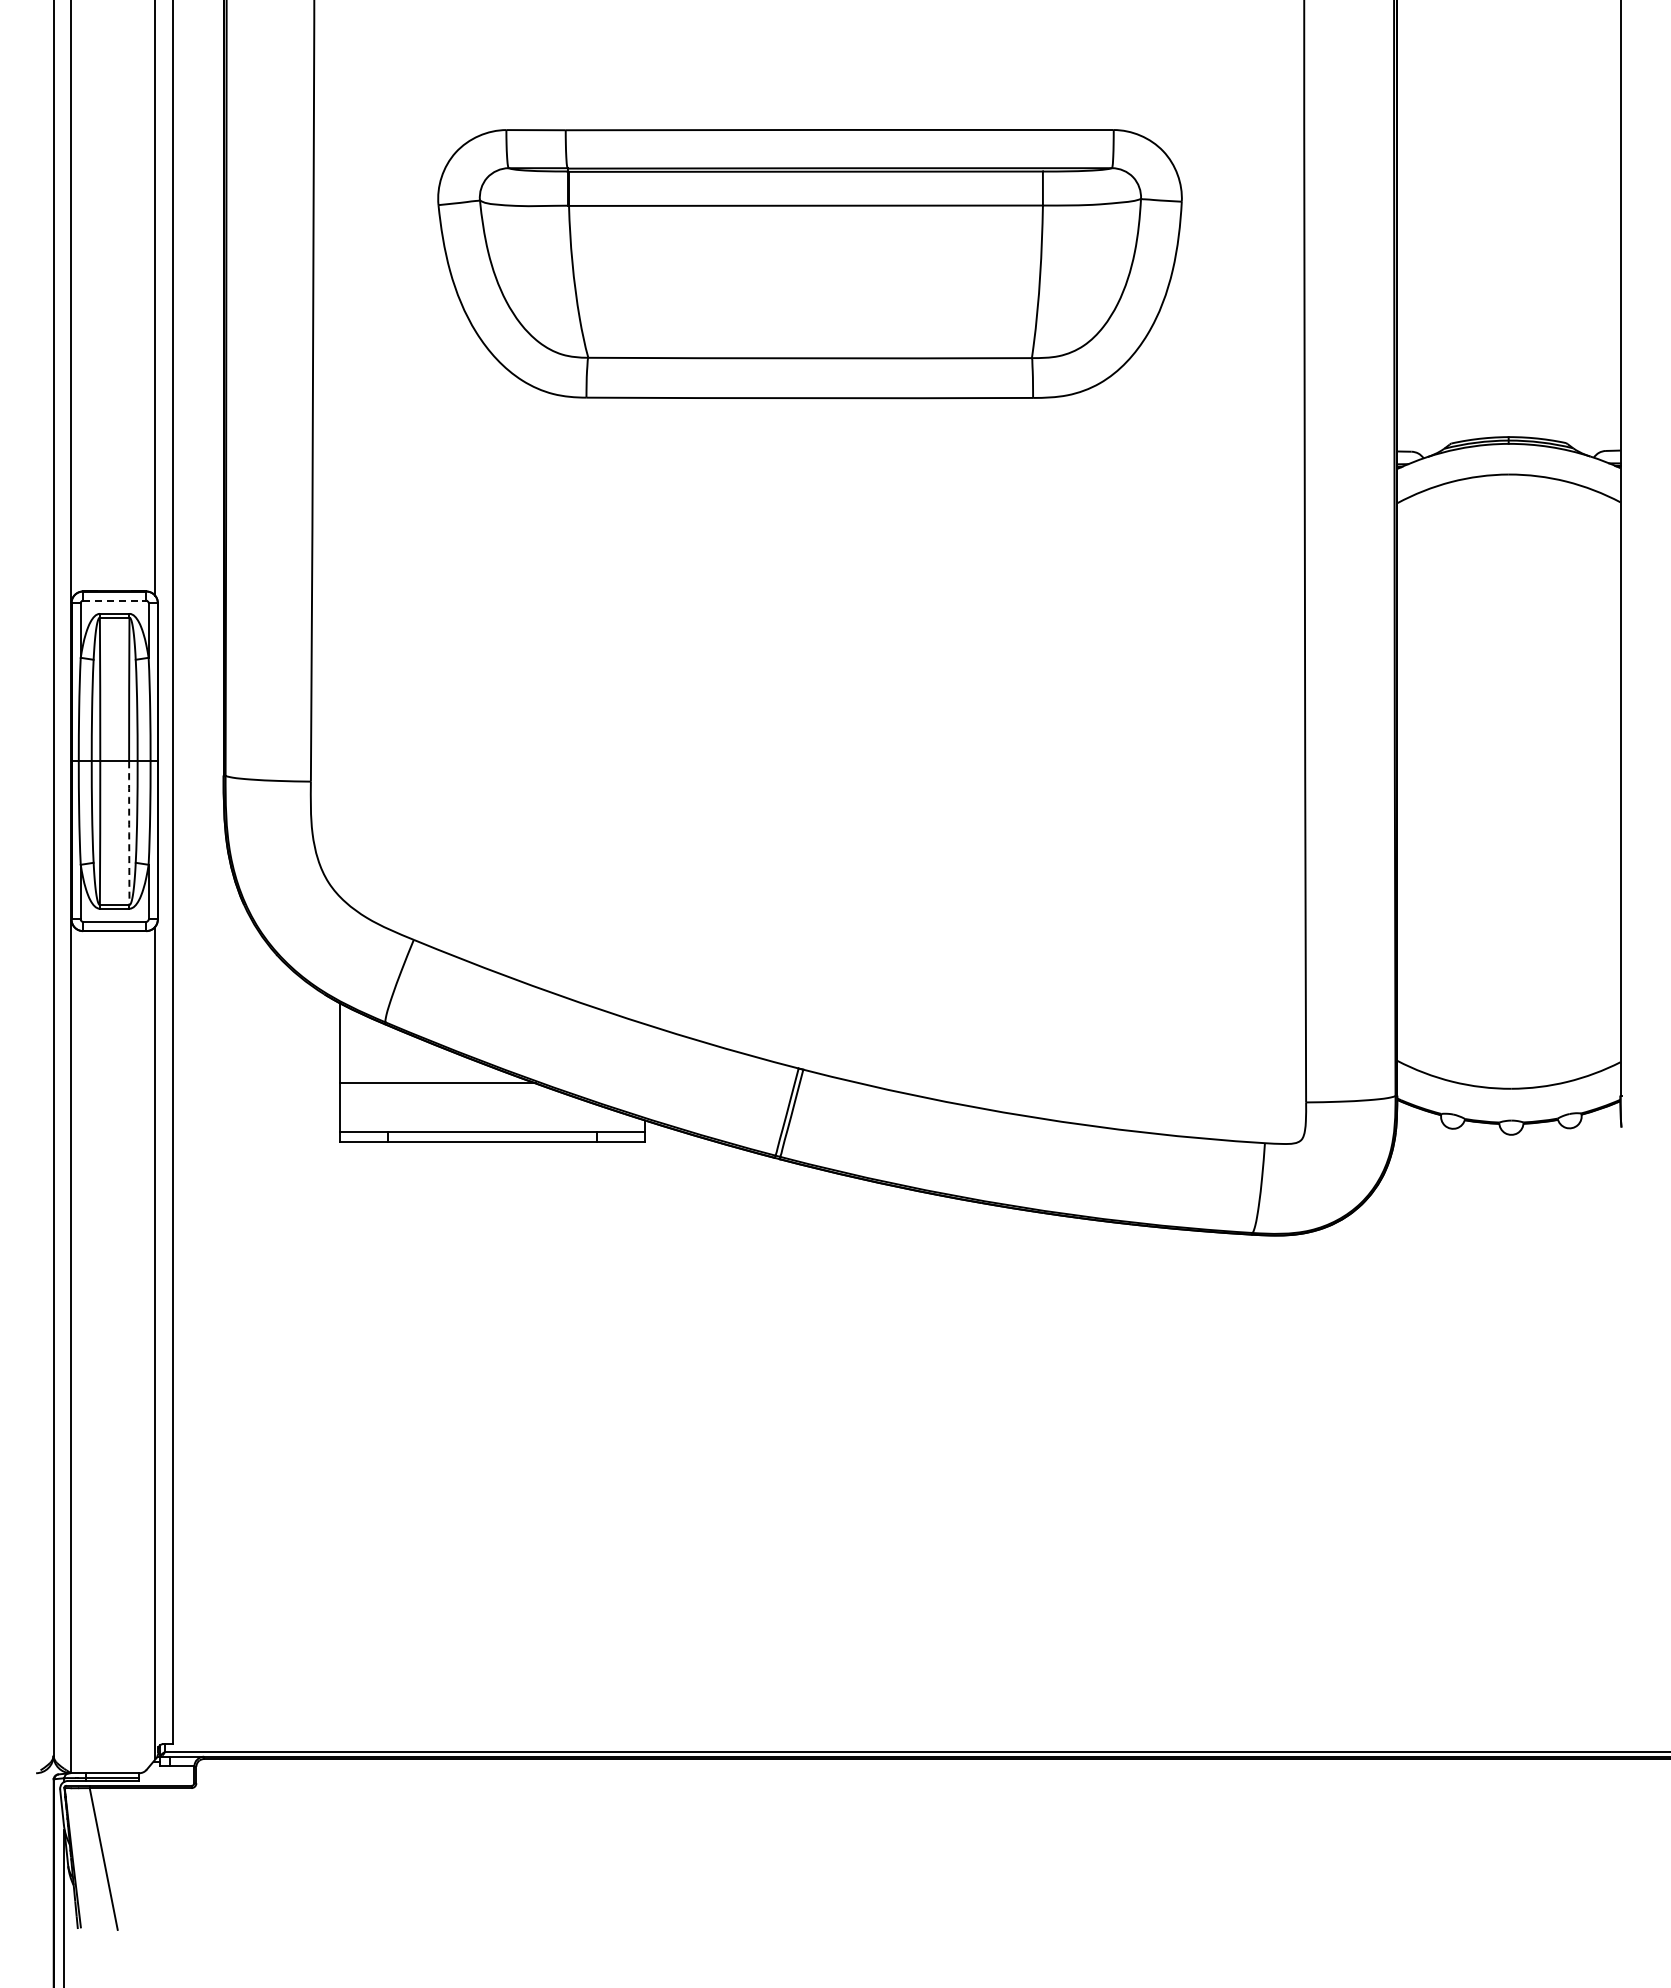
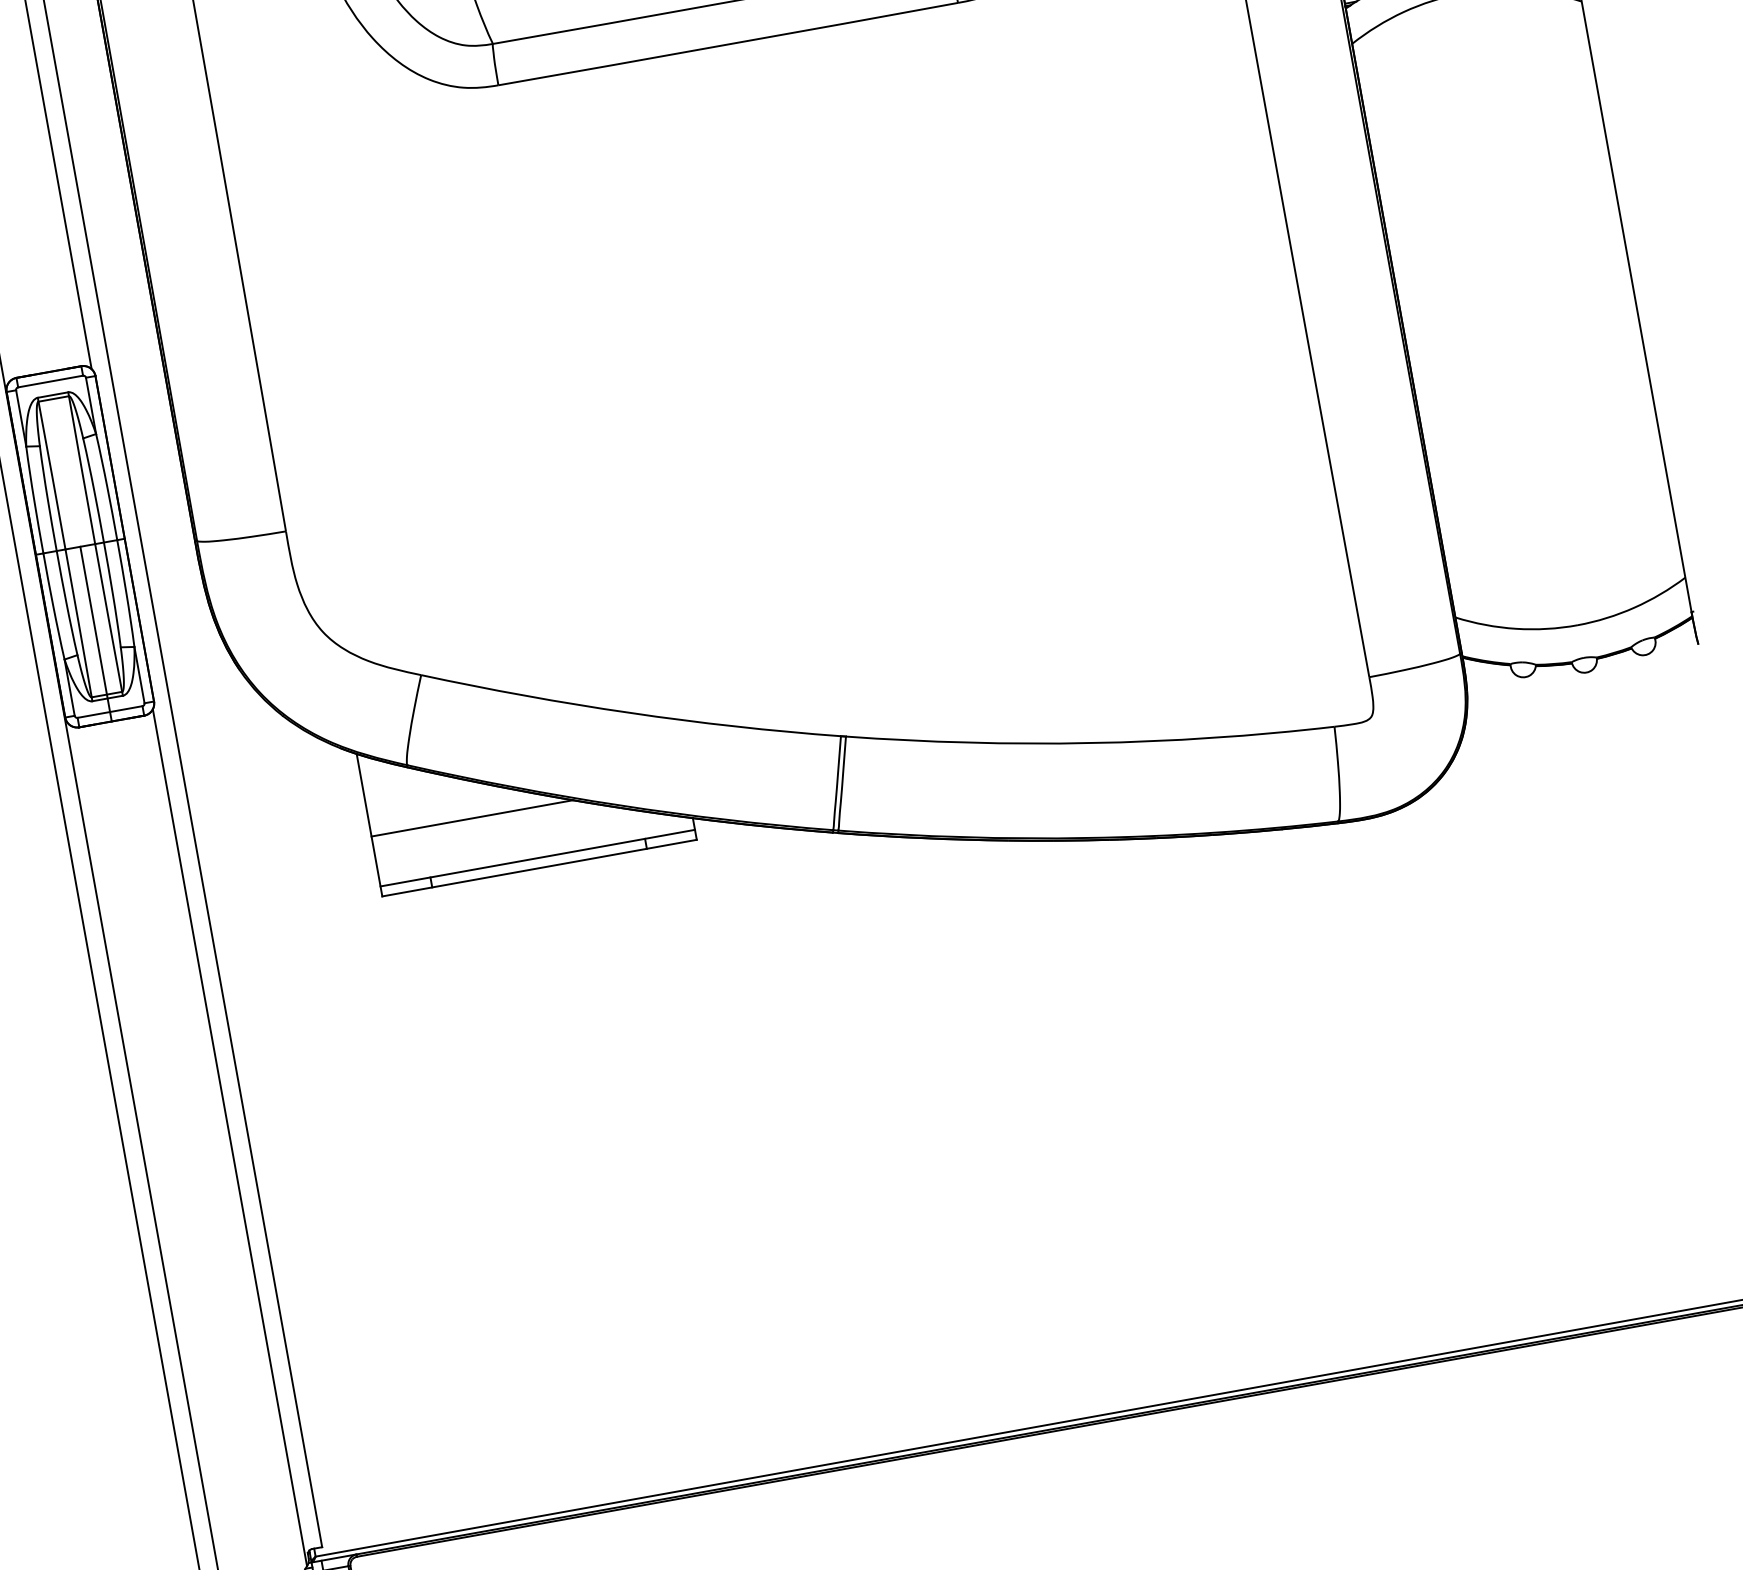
line: (114, 600) -> (50, 381), dashed -> solid
arc: (129, 833) -> (108, 618), dashed -> solid
line: (114, 846) -> (95, 634), added

